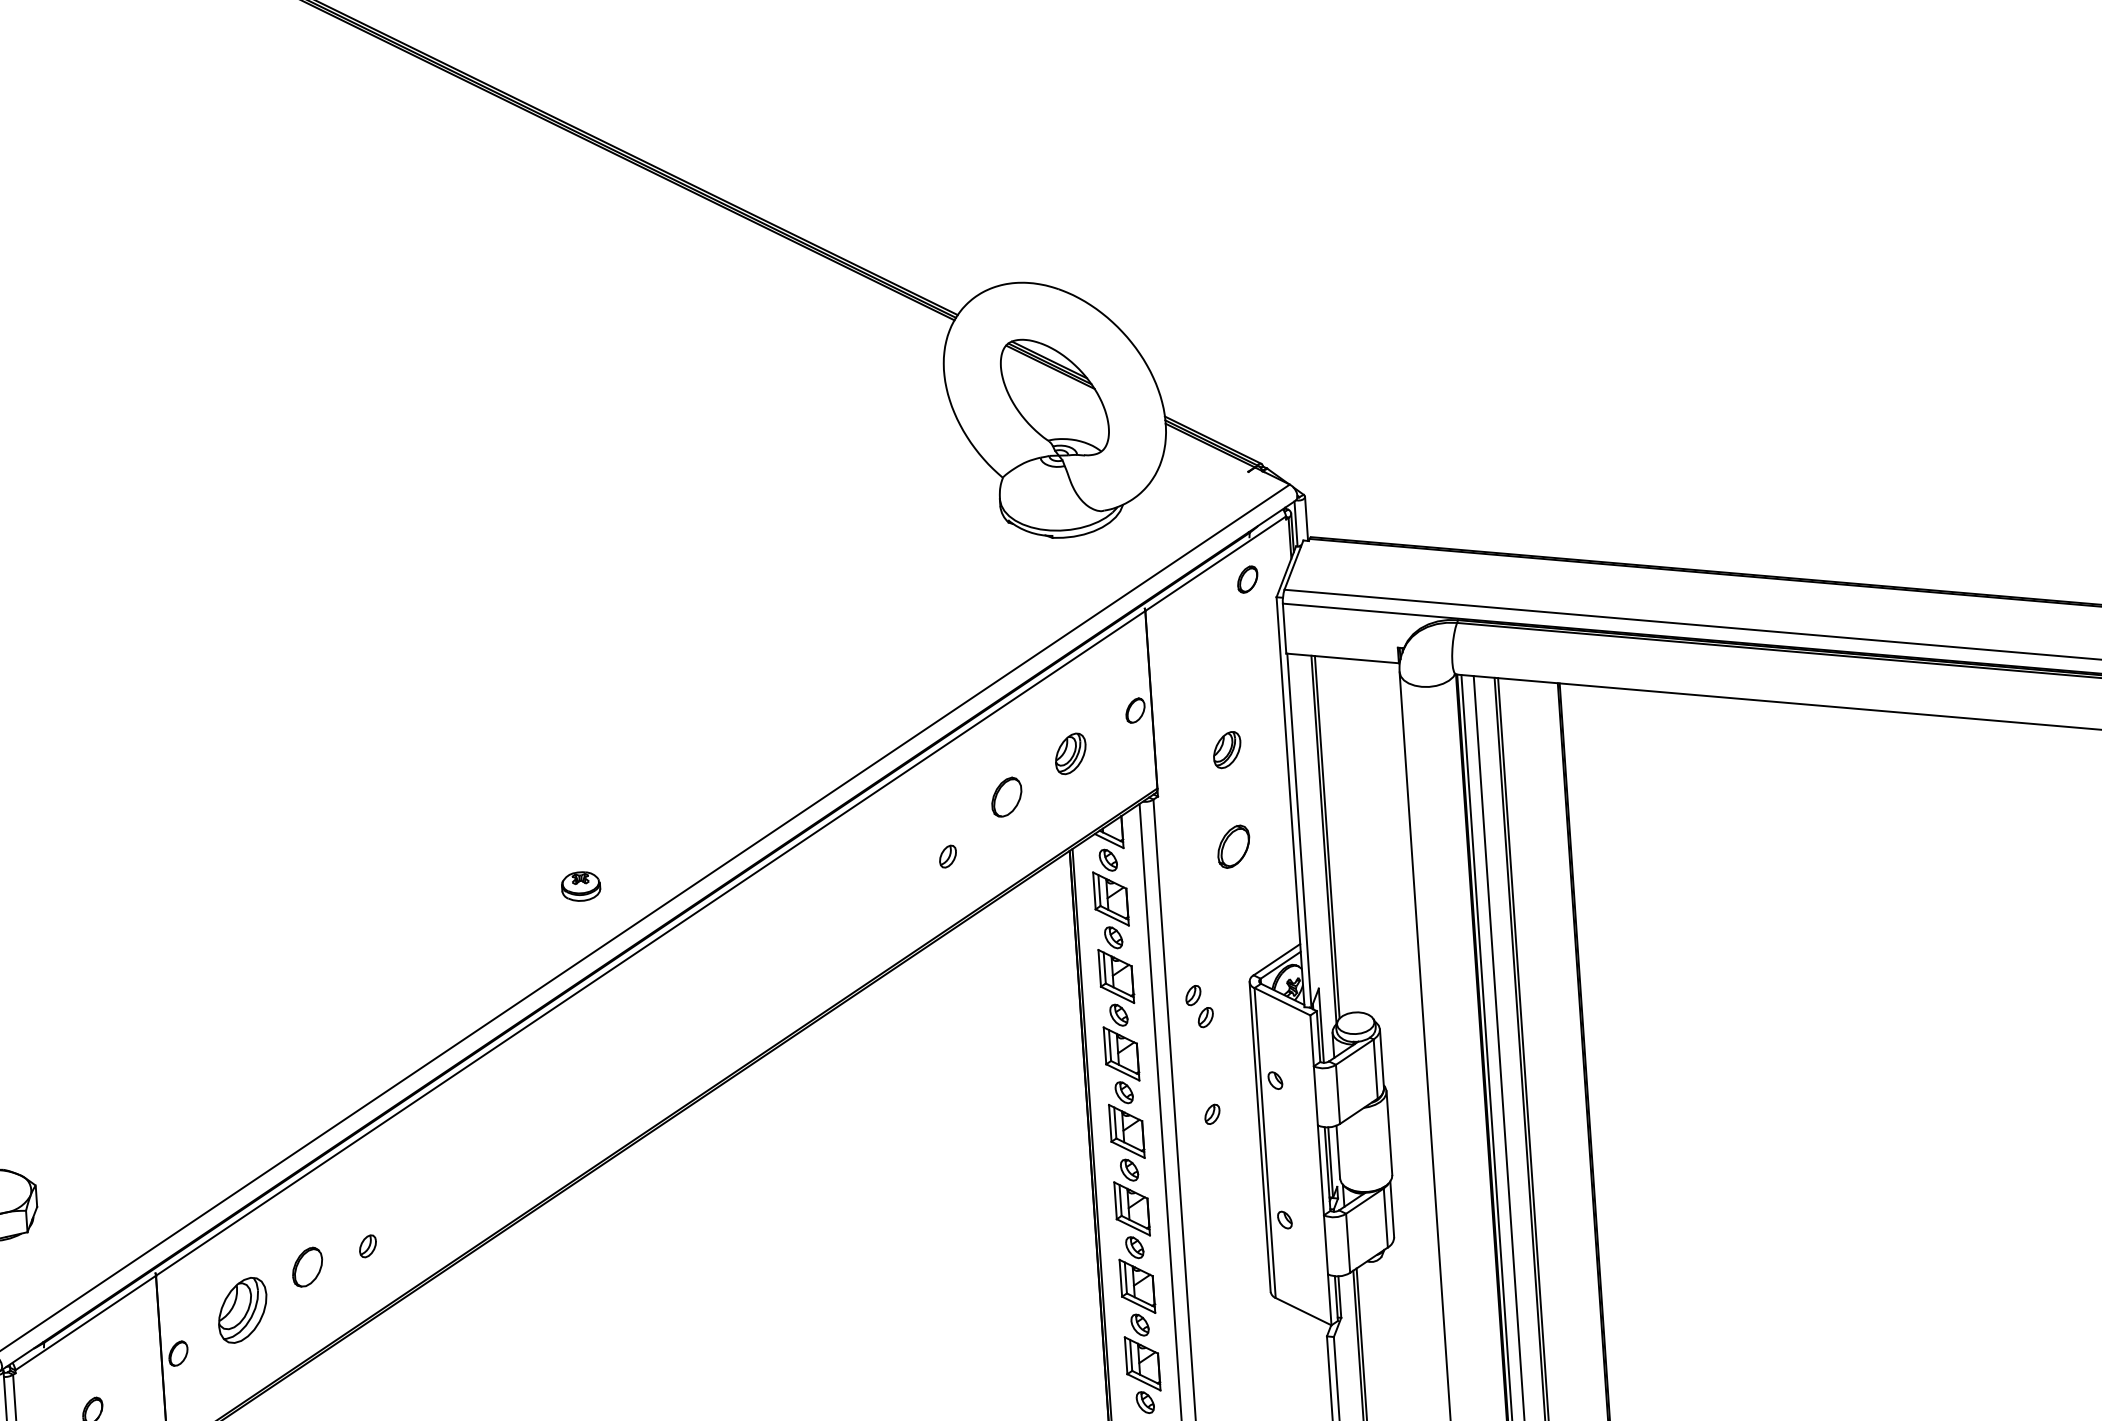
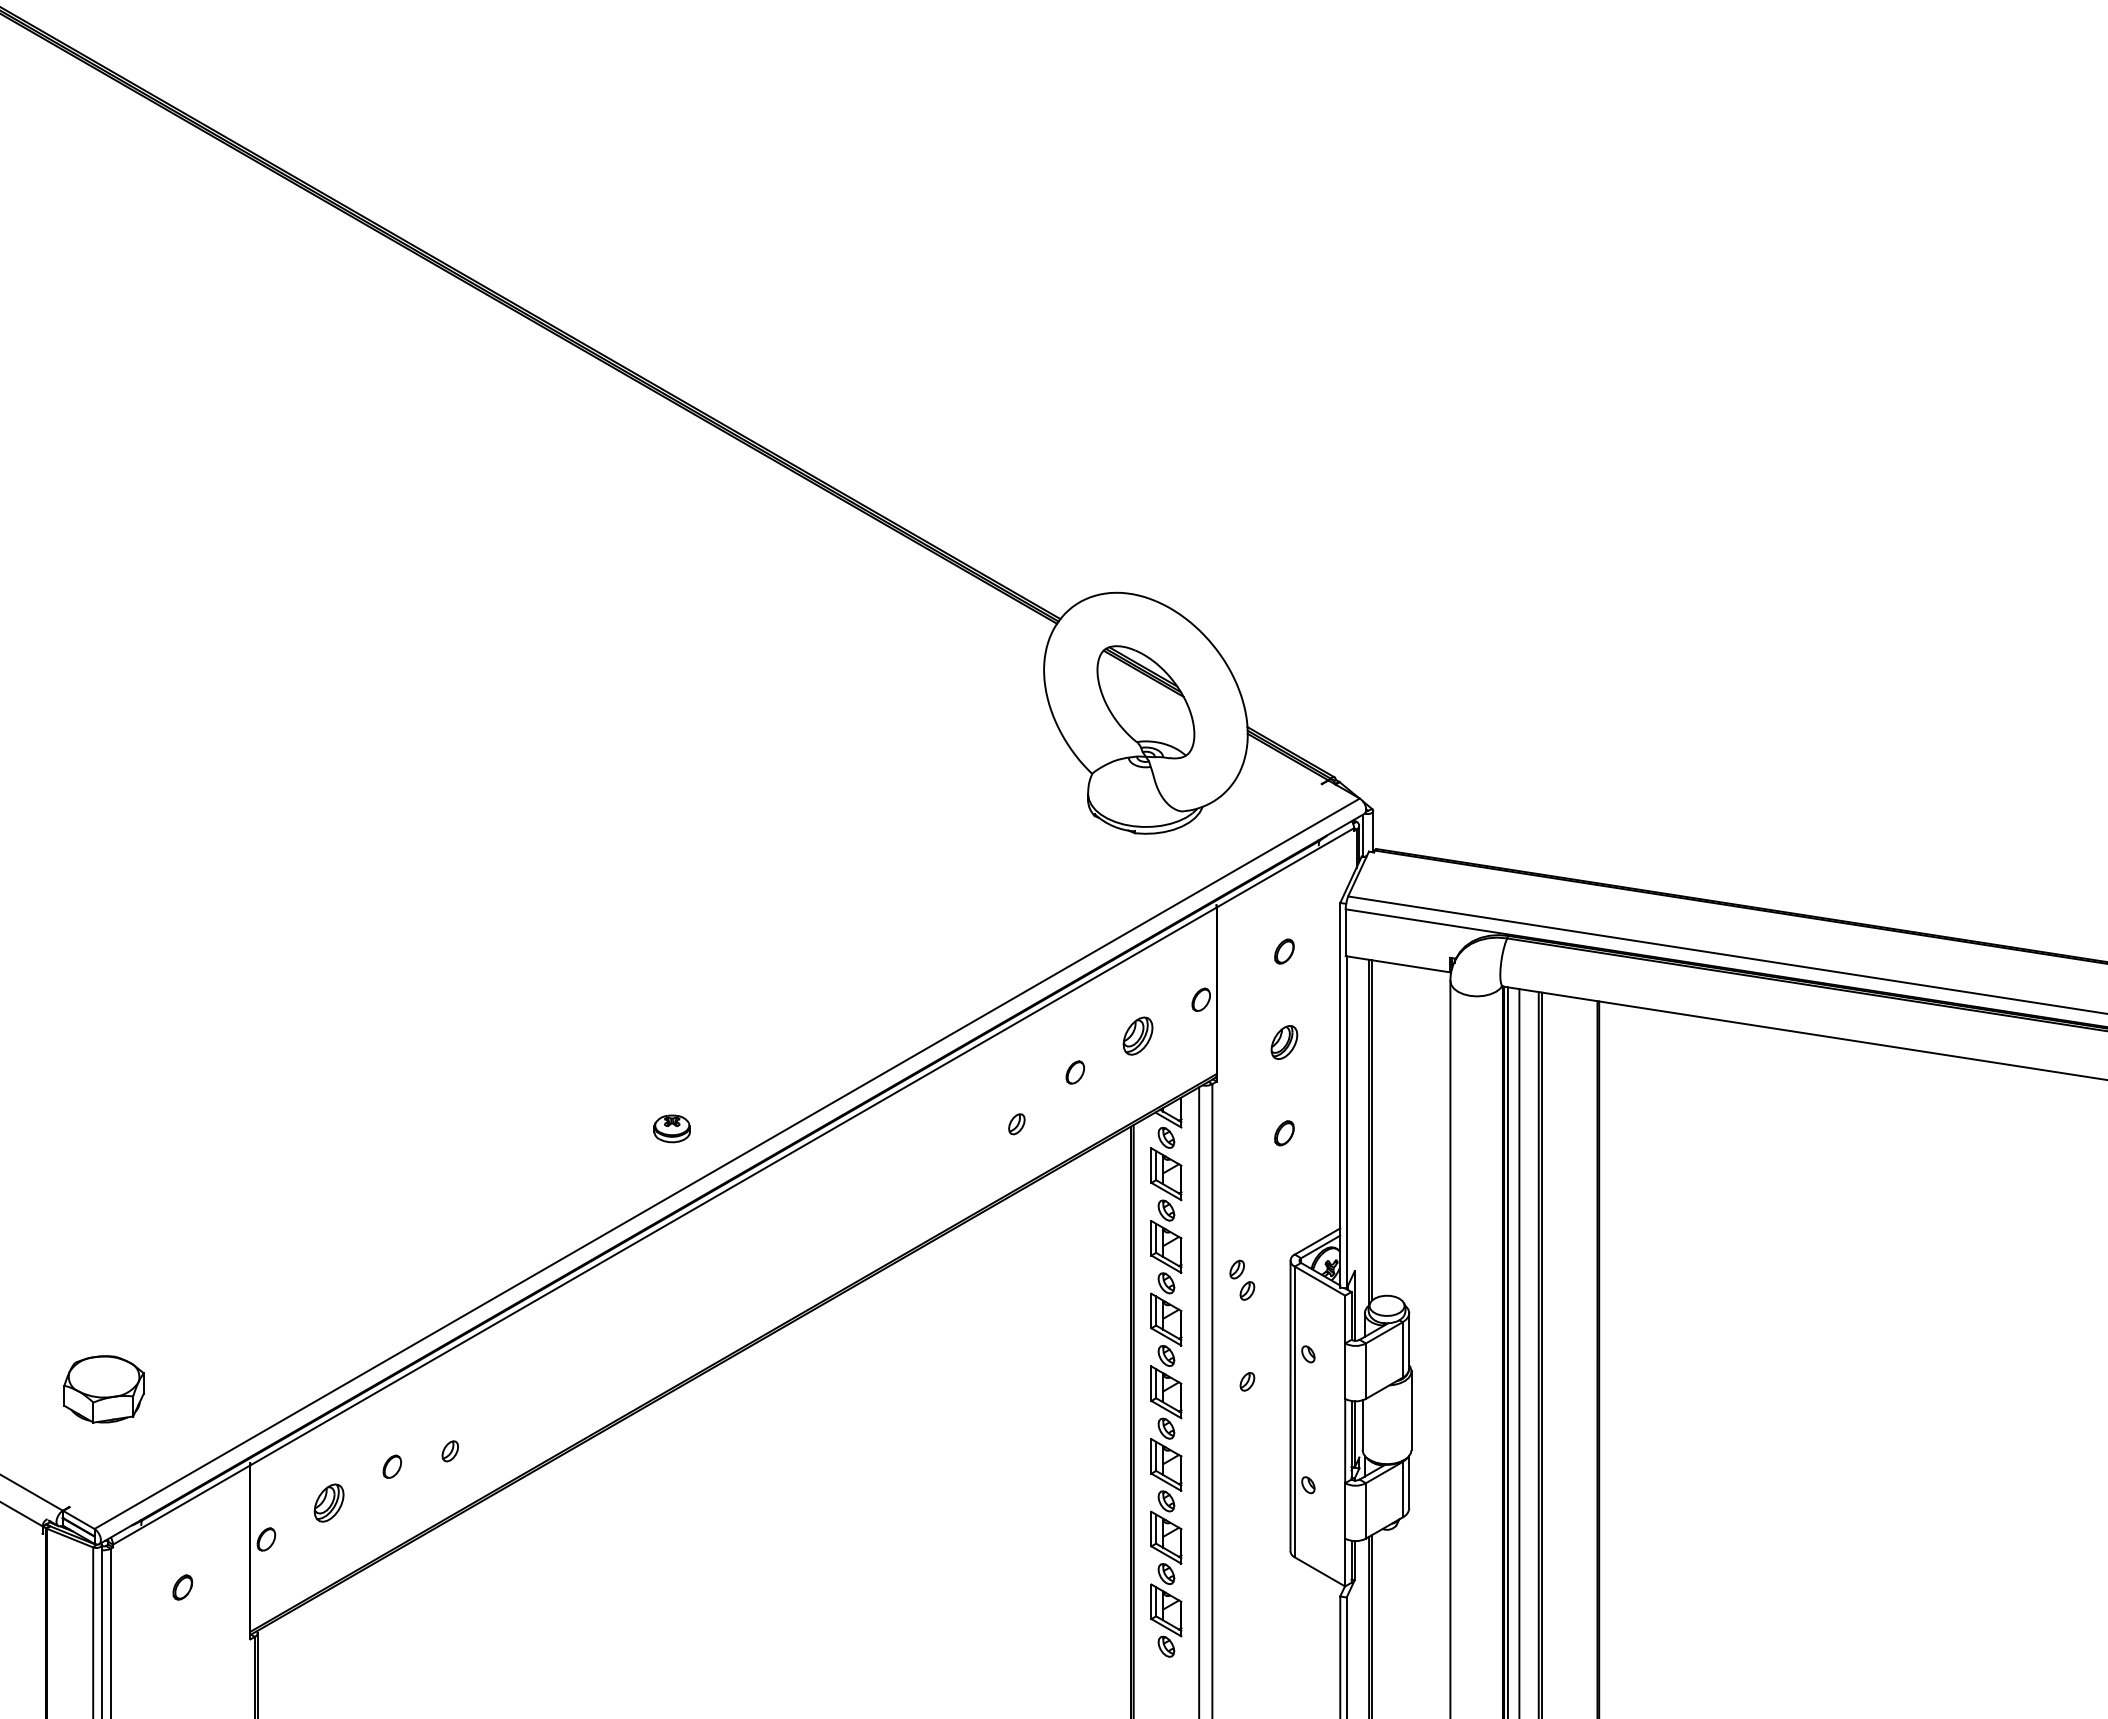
part: (1247, 579) -> (1284, 951), moved
part: (1005, 797) -> (1074, 1072), size x0.62
part: (1233, 847) -> (1284, 1133), size x0.62
part: (306, 1266) -> (391, 1466), size x0.62
part: (241, 1309) -> (328, 1502), size x0.62

